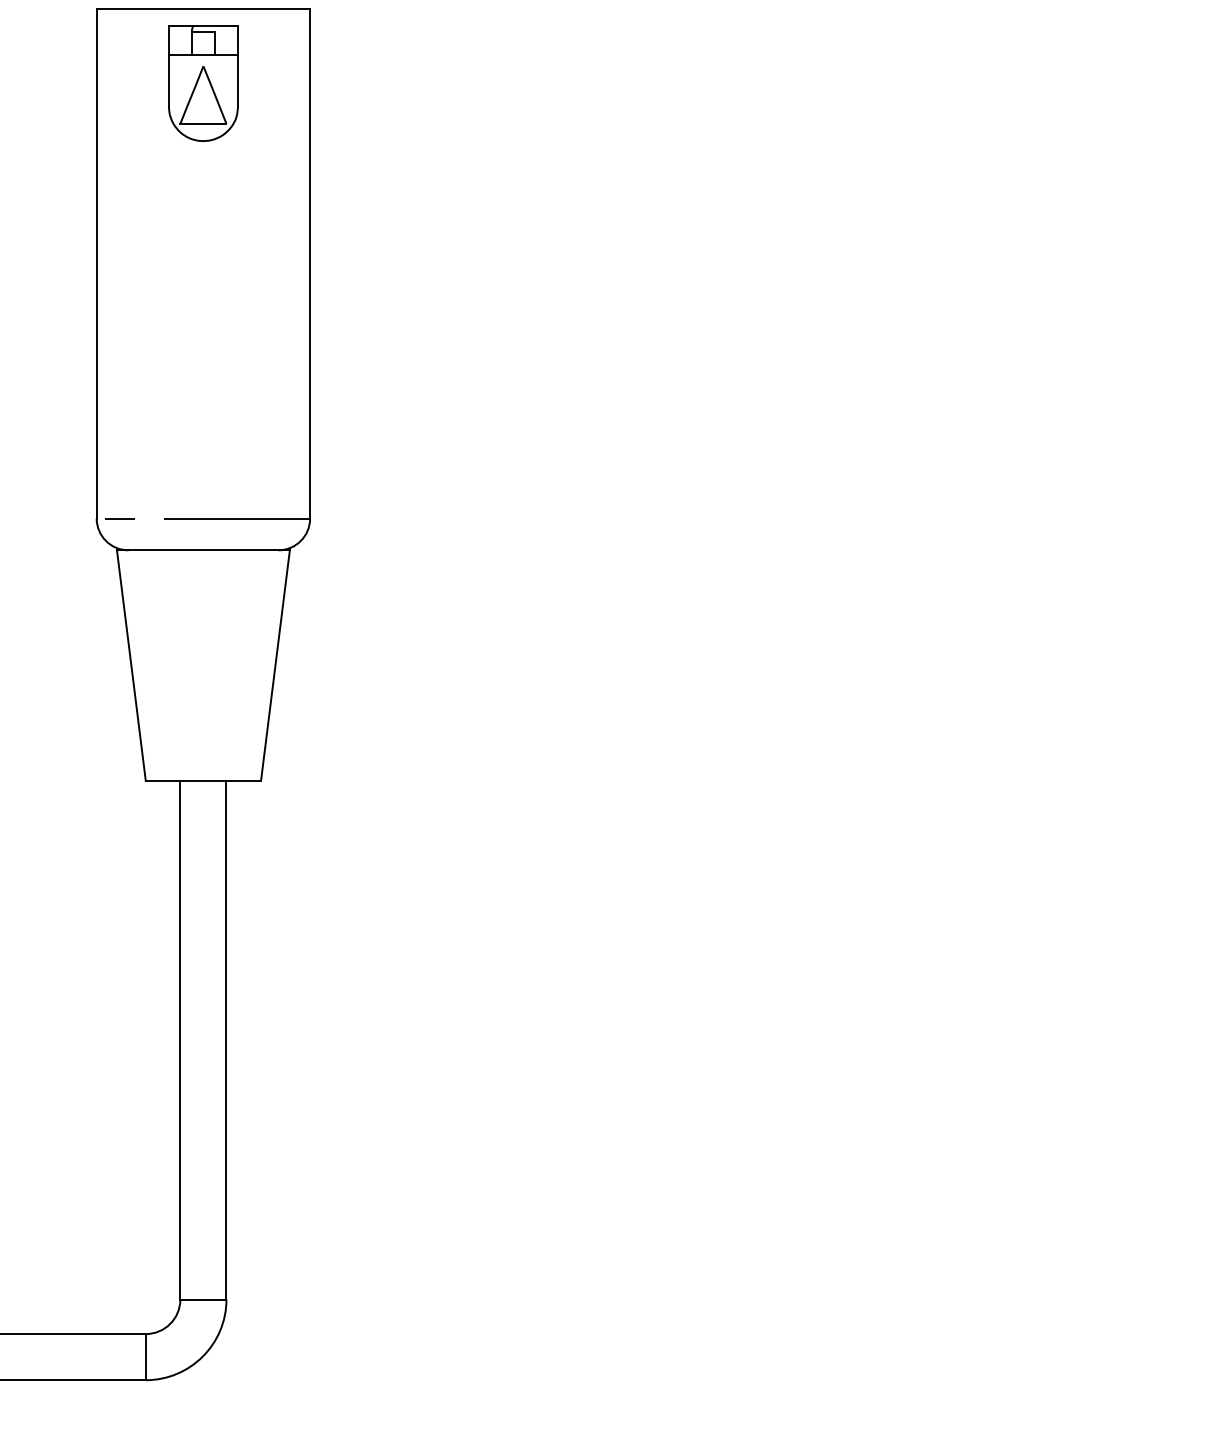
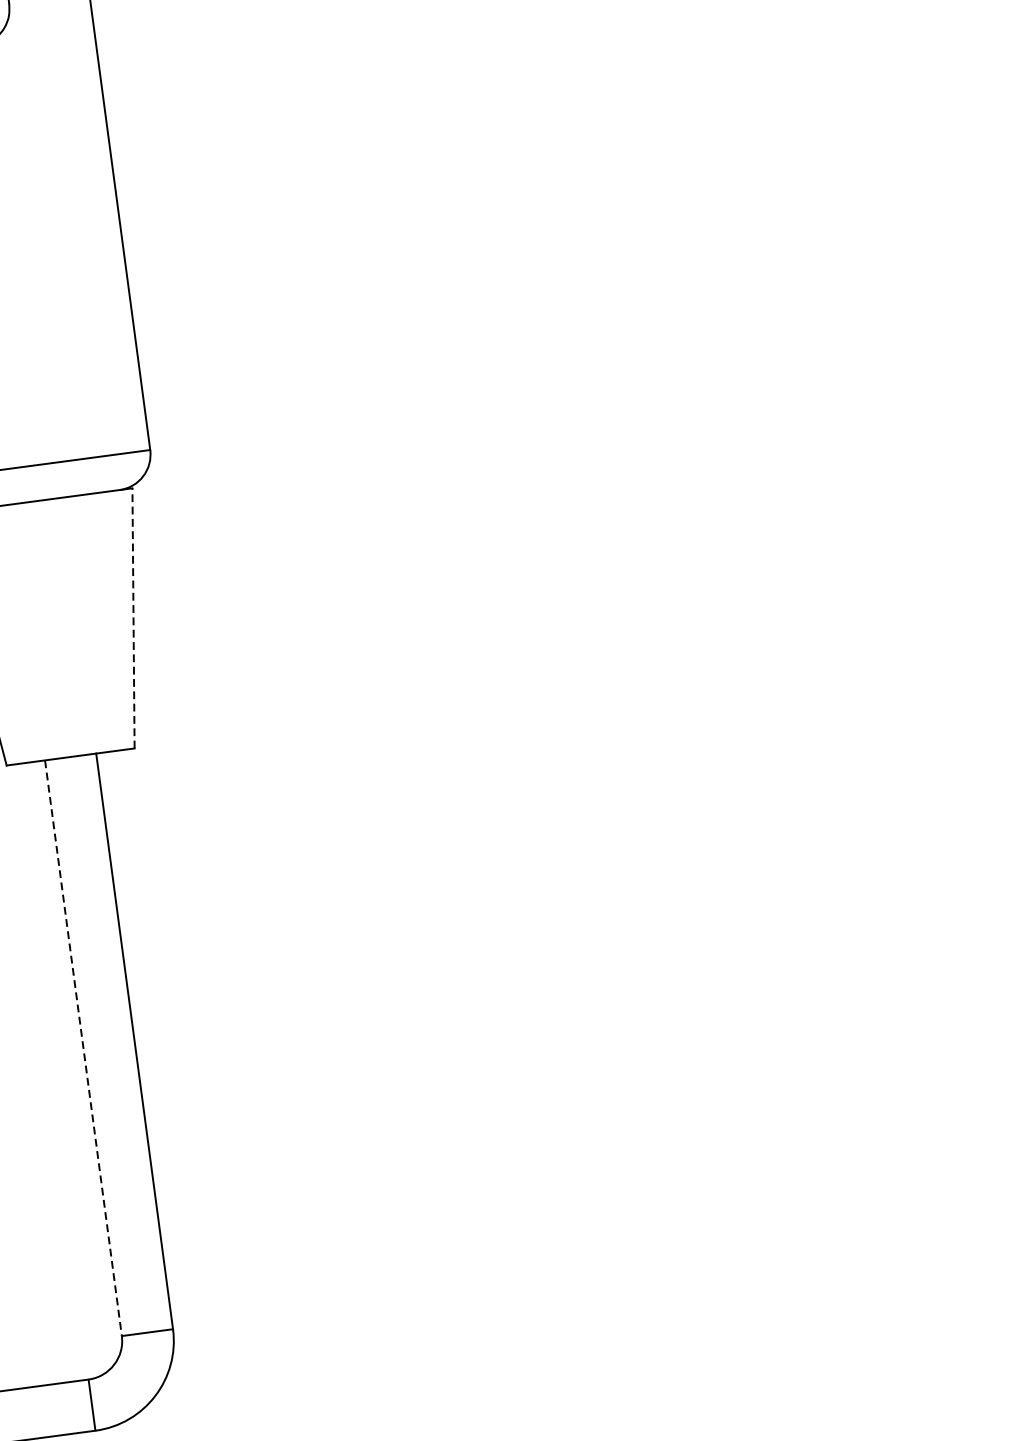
line: (275, 665) -> (133, 618), solid -> dashed
line: (180, 1040) -> (83, 1048), solid -> dashed

